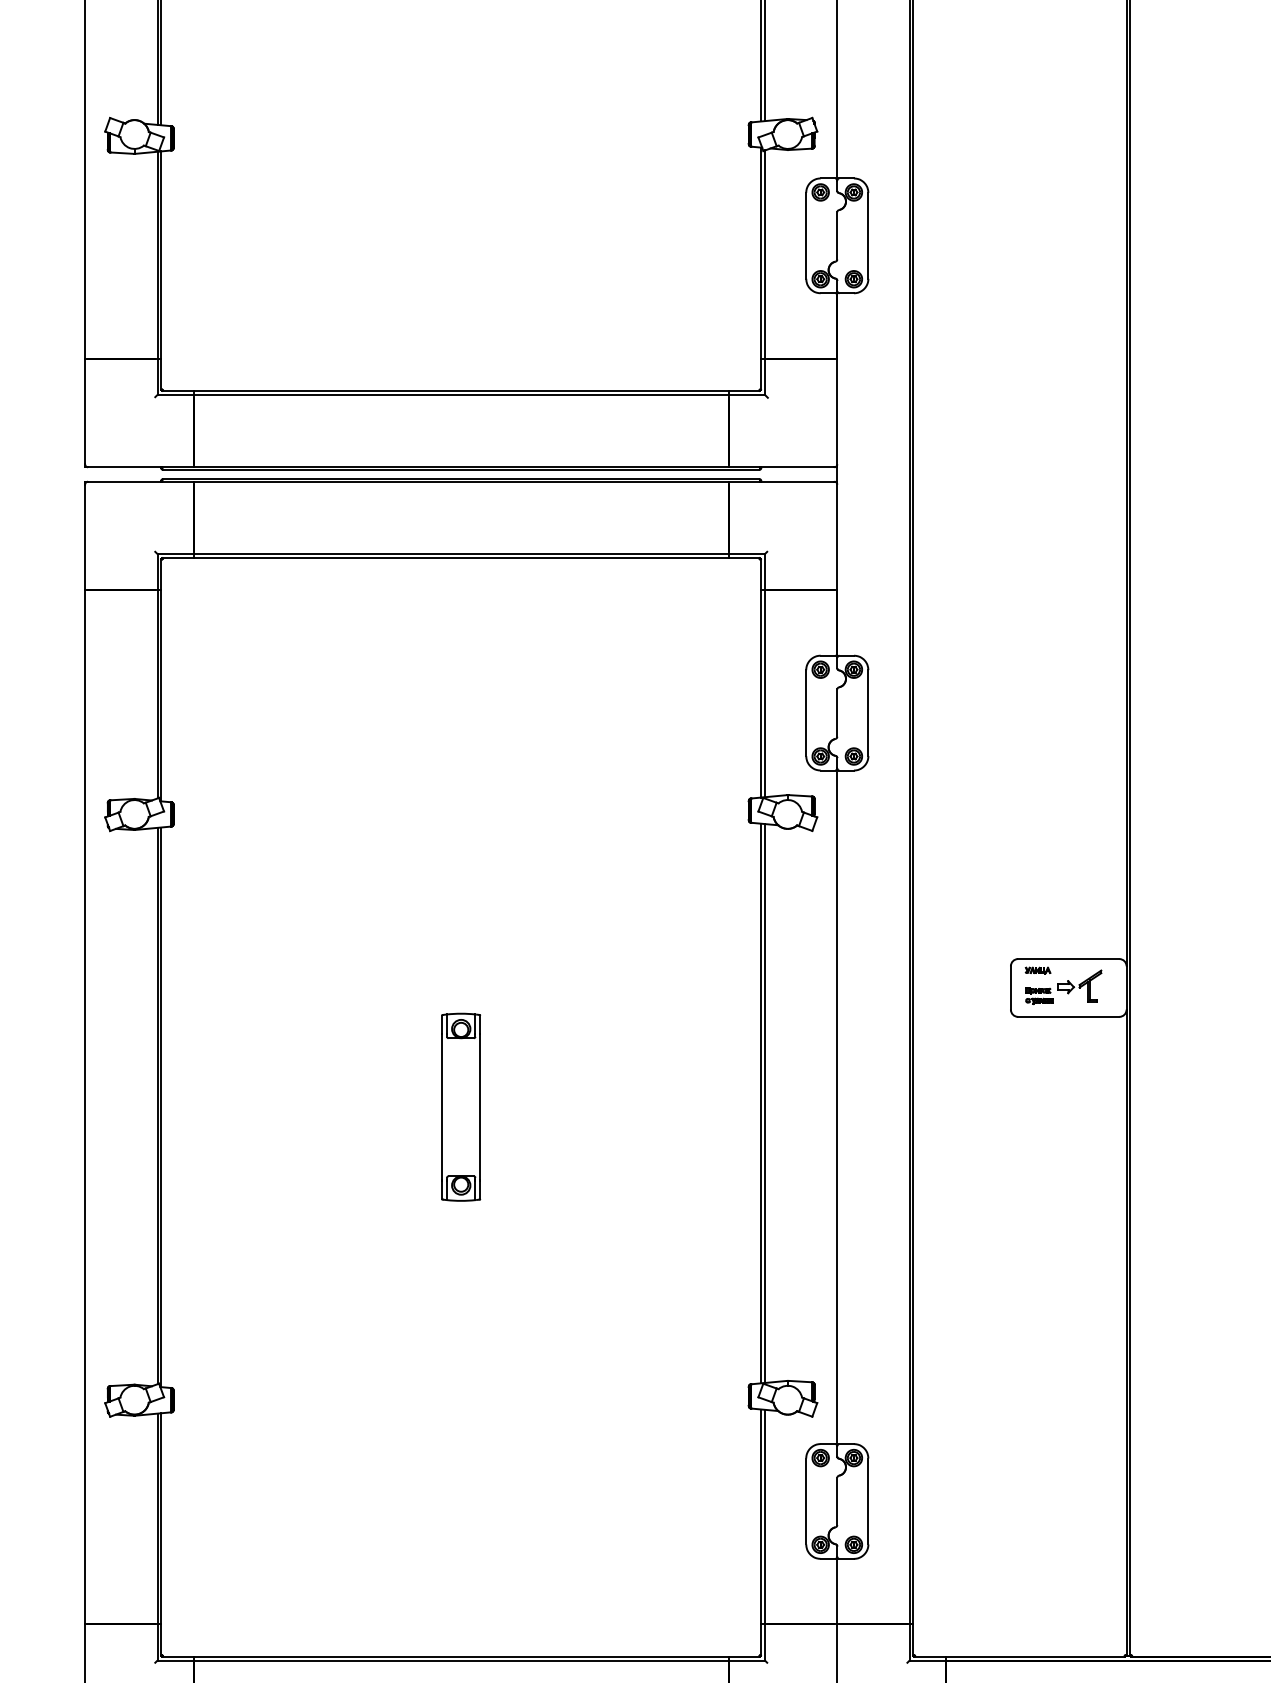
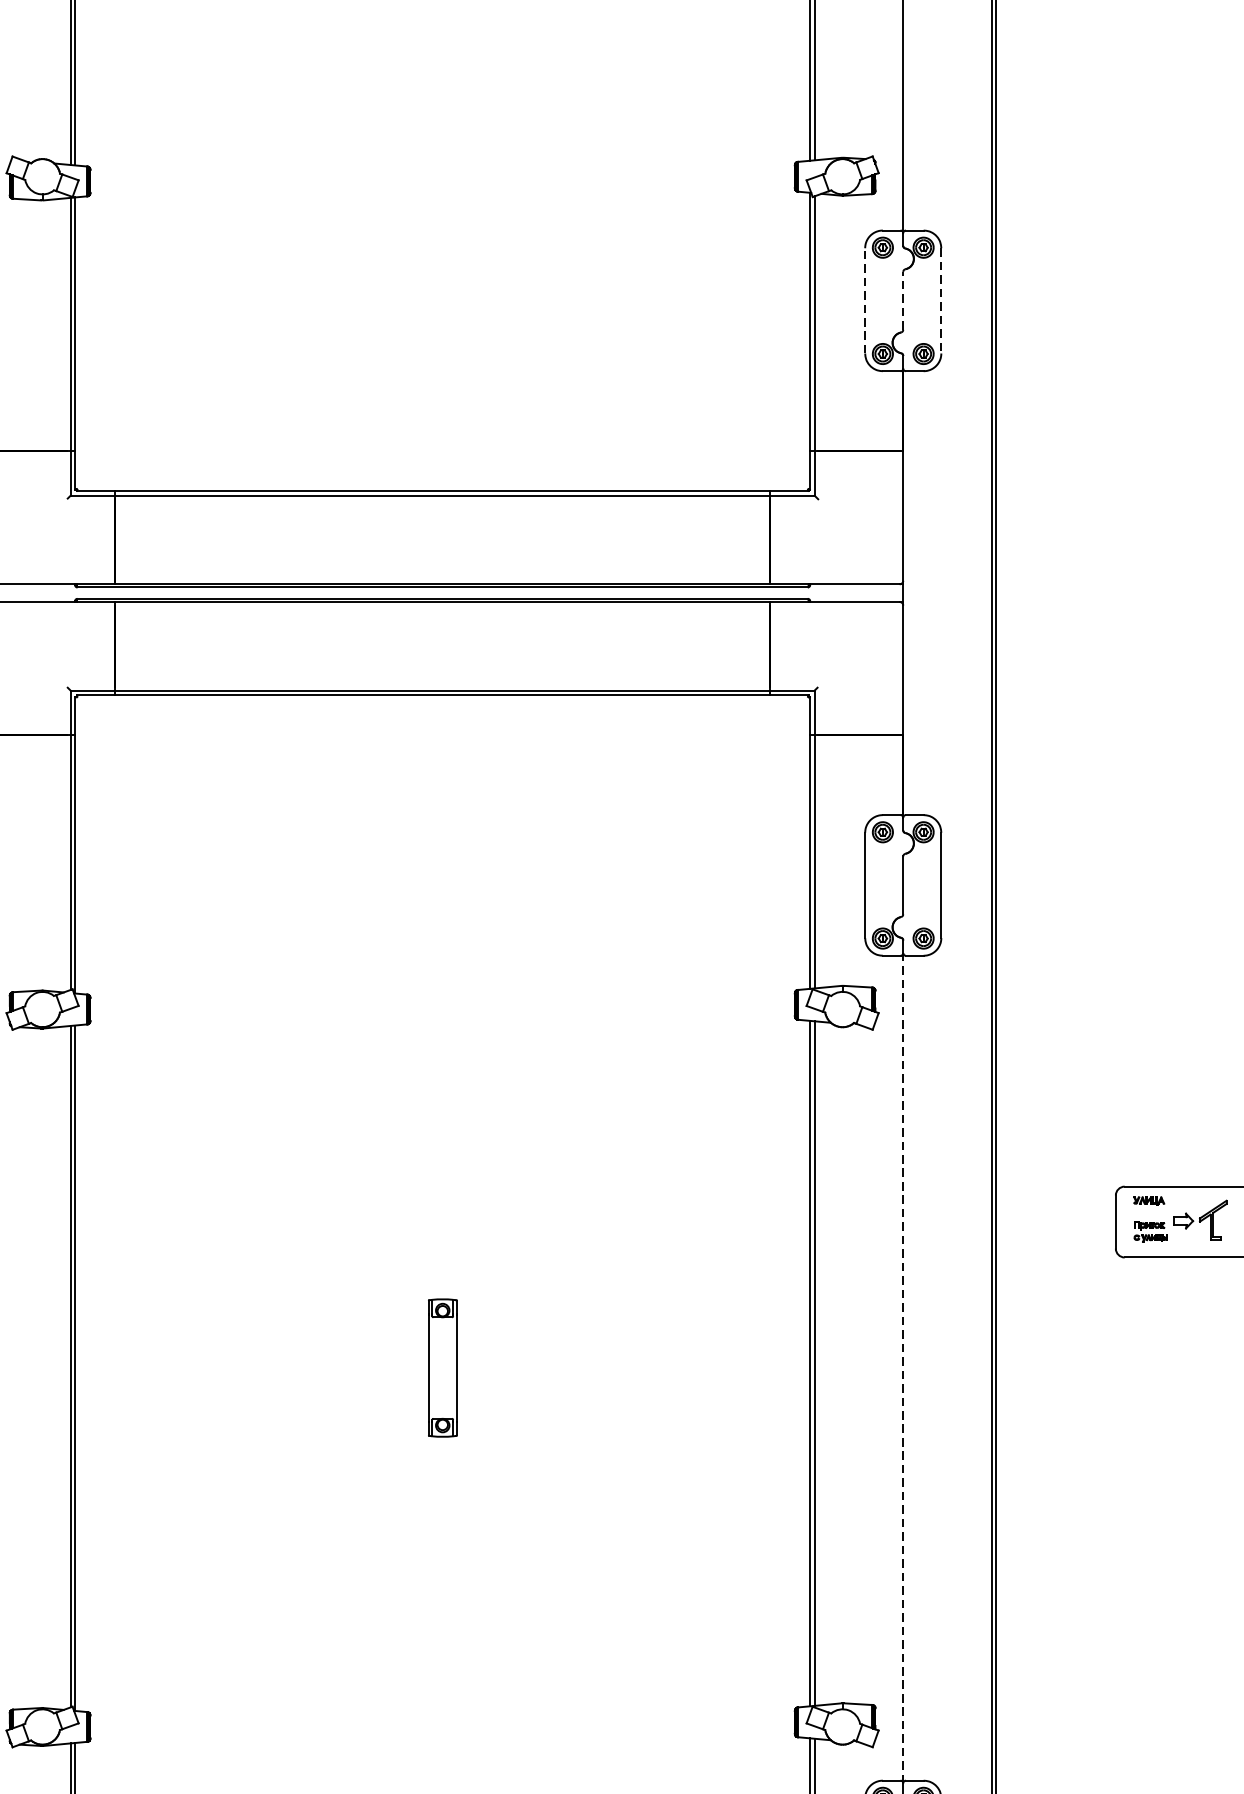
line: (806, 235) -> (865, 300), solid -> dashed
line: (837, 235) -> (903, 300), solid -> dashed
line: (868, 235) -> (941, 300), solid -> dashed
part: (461, 1106) -> (442, 1367), size x0.6
line: (837, 1107) -> (903, 1368), solid -> dashed

